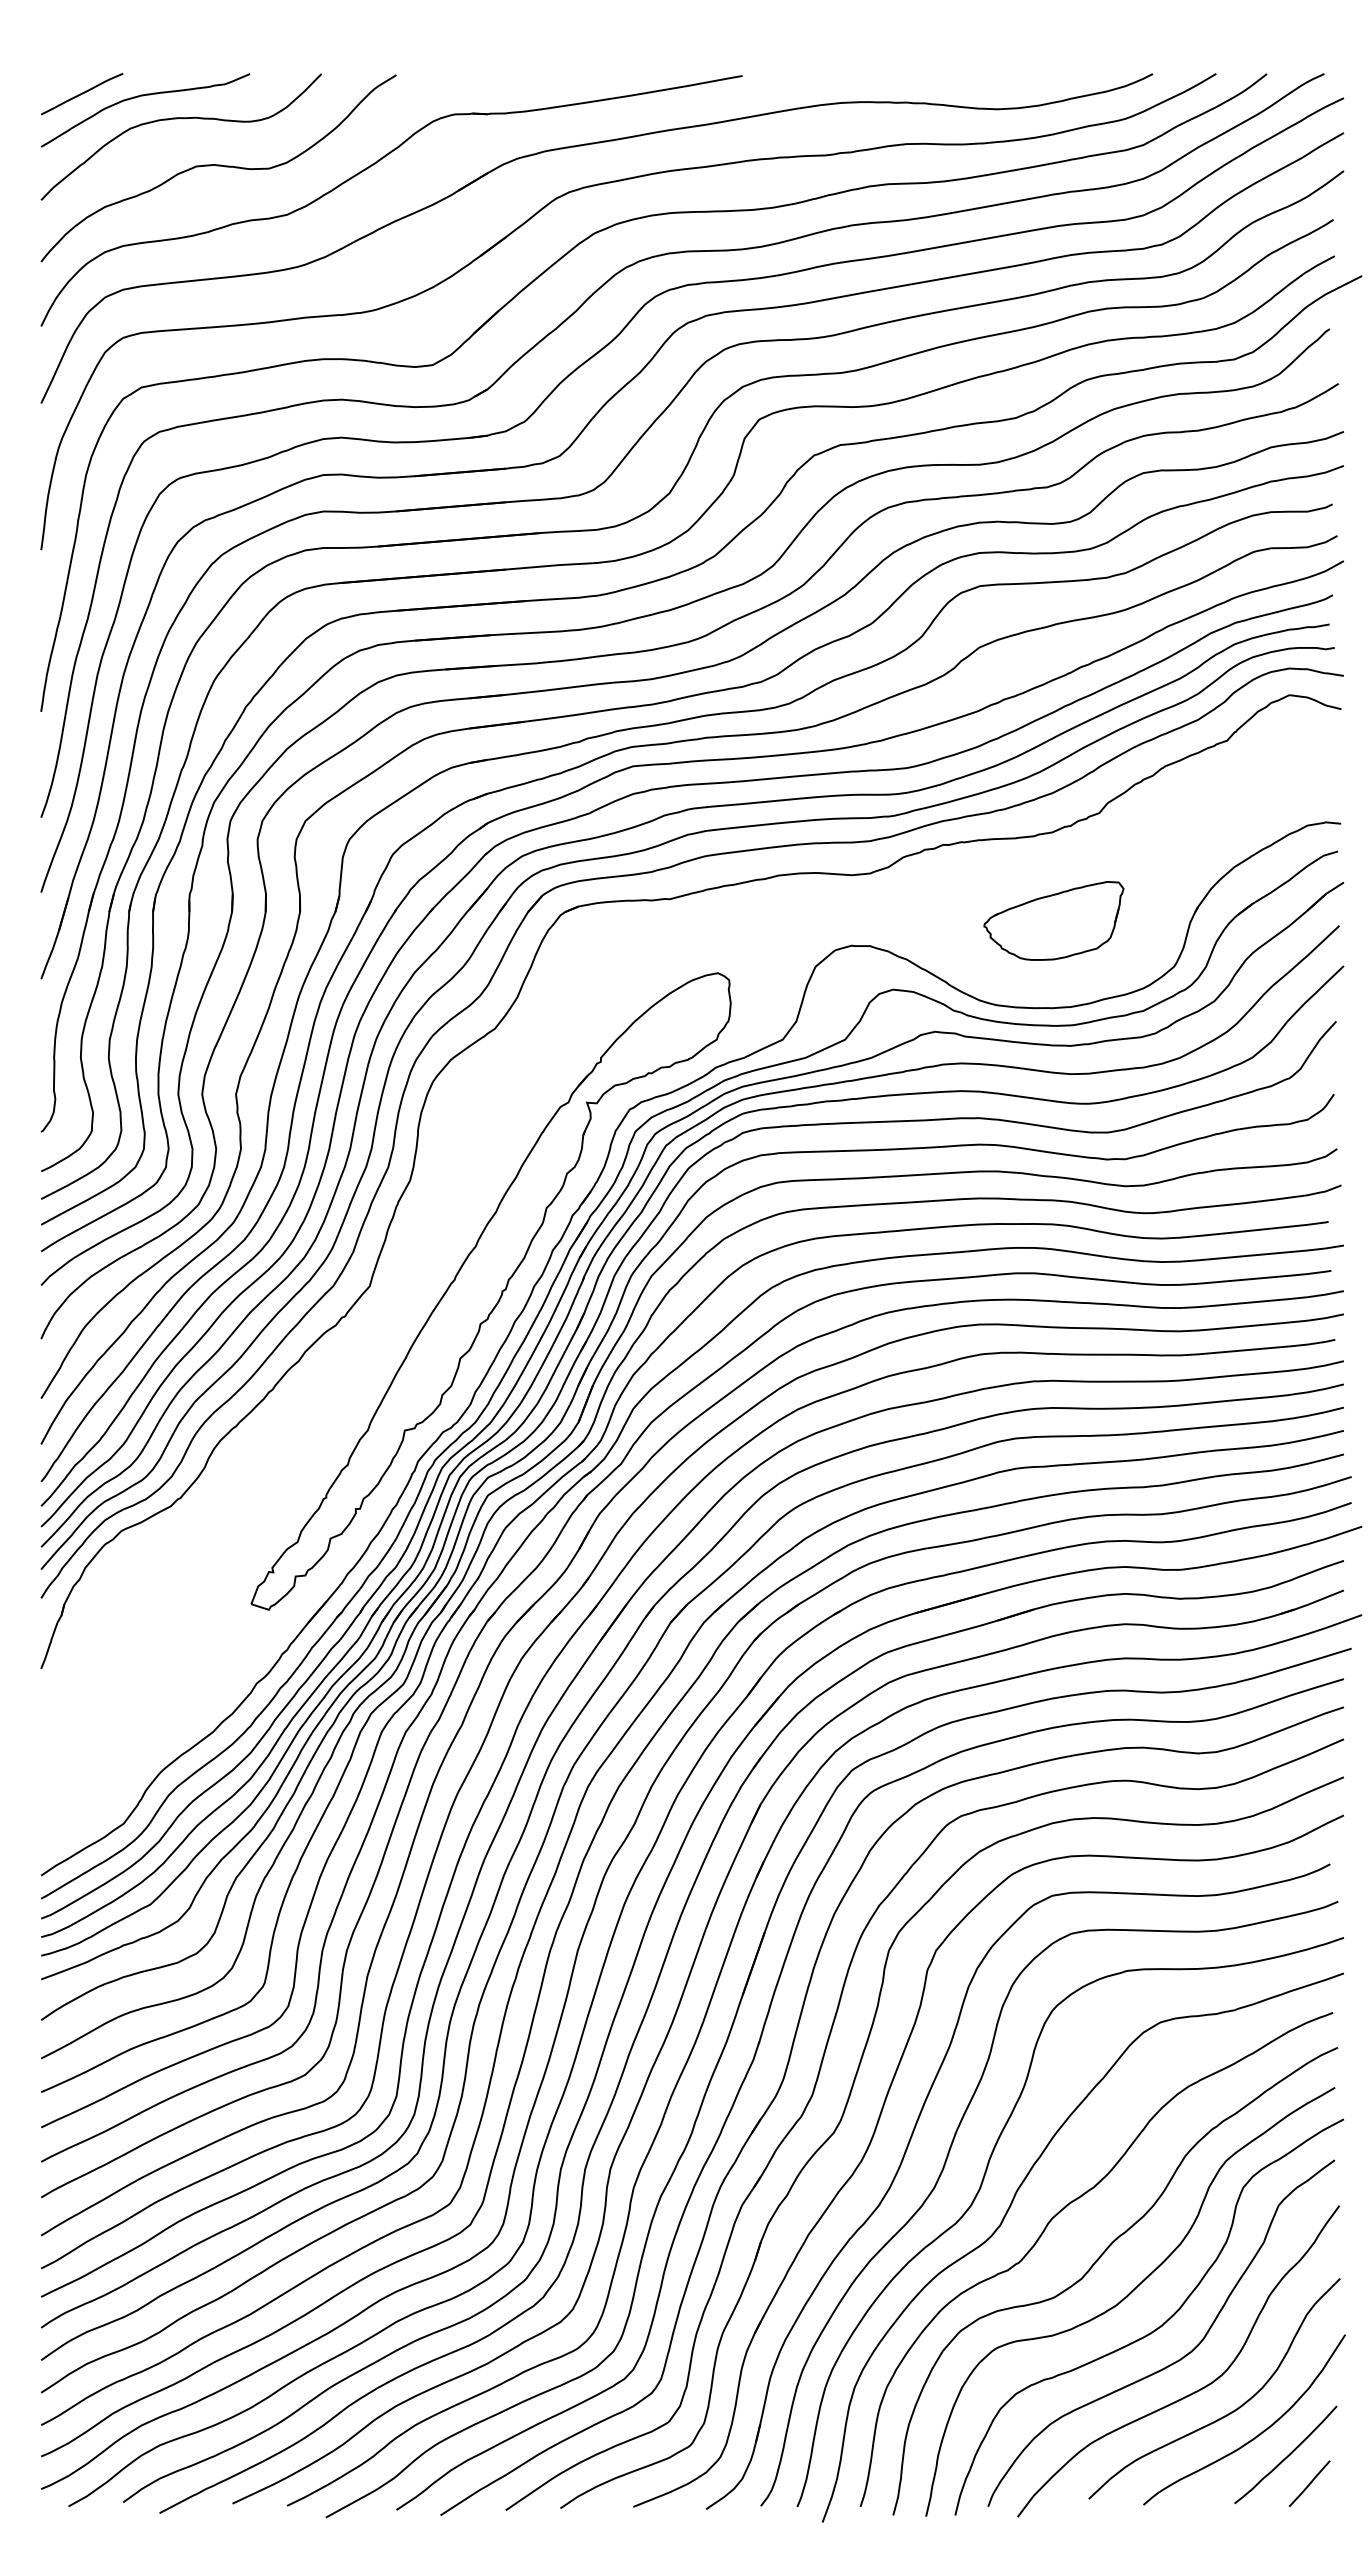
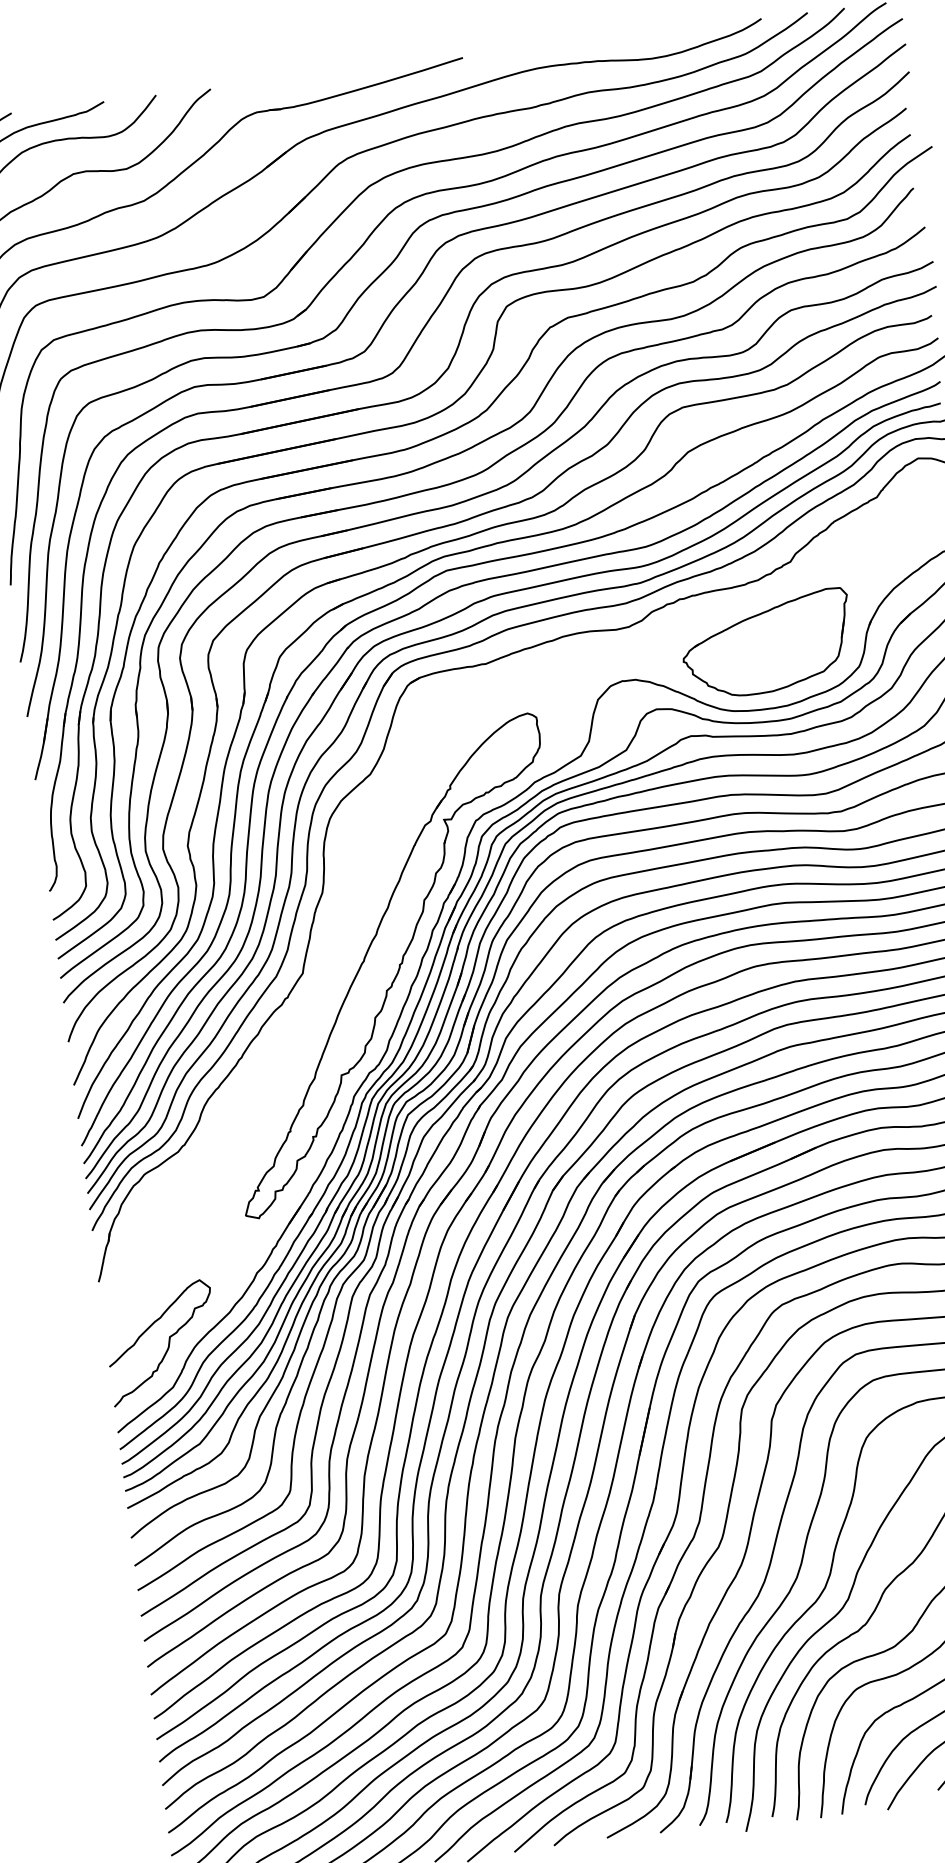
part: (1053, 920) -> (766, 644), size x1.67
curve: (124, 1764) -> (168, 1344), added

